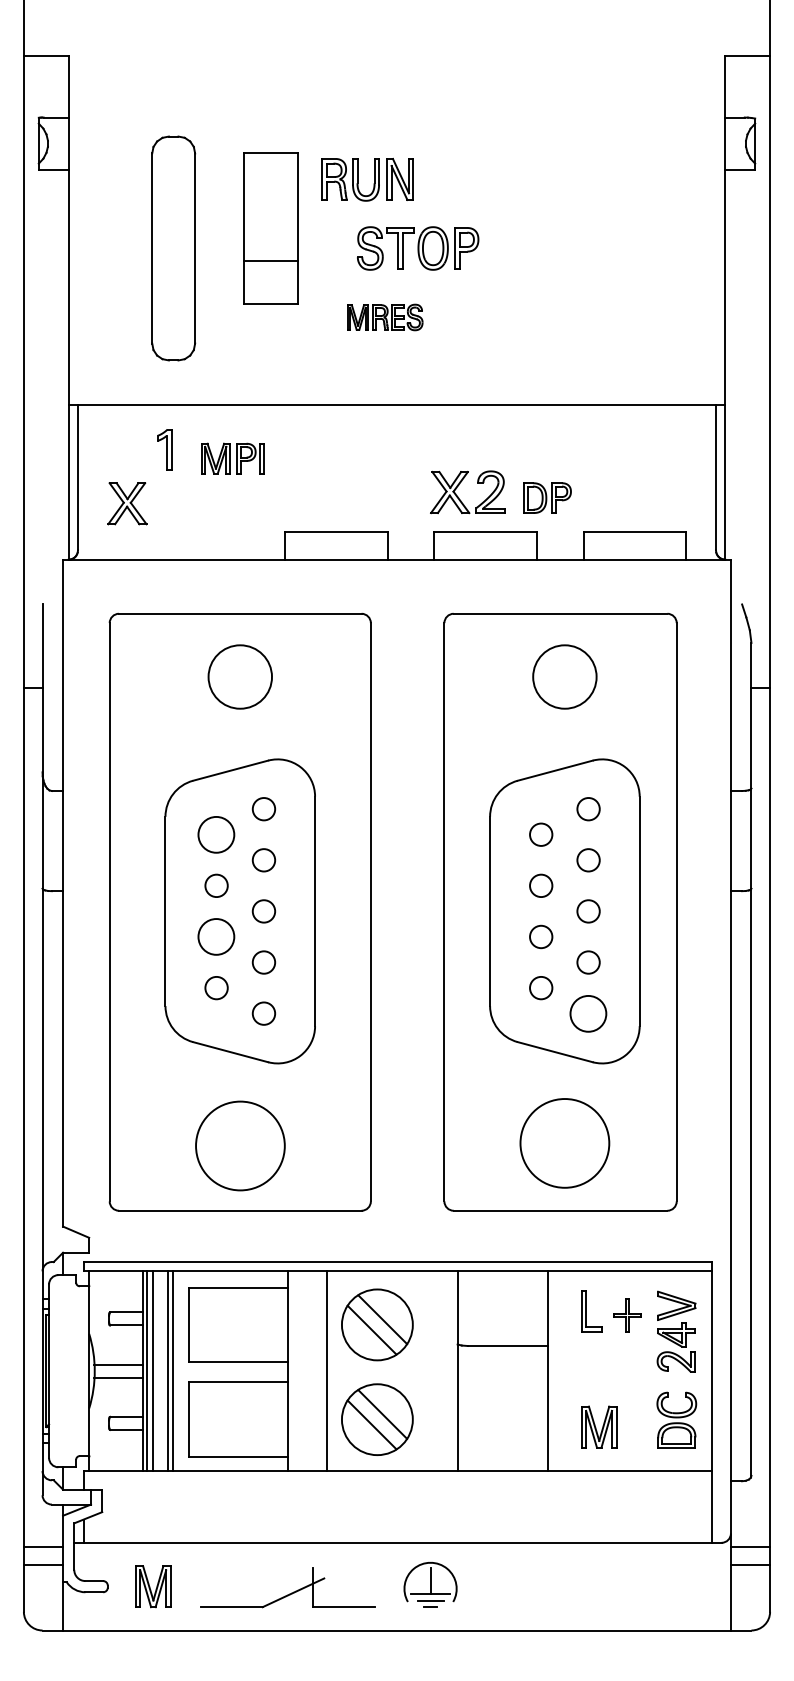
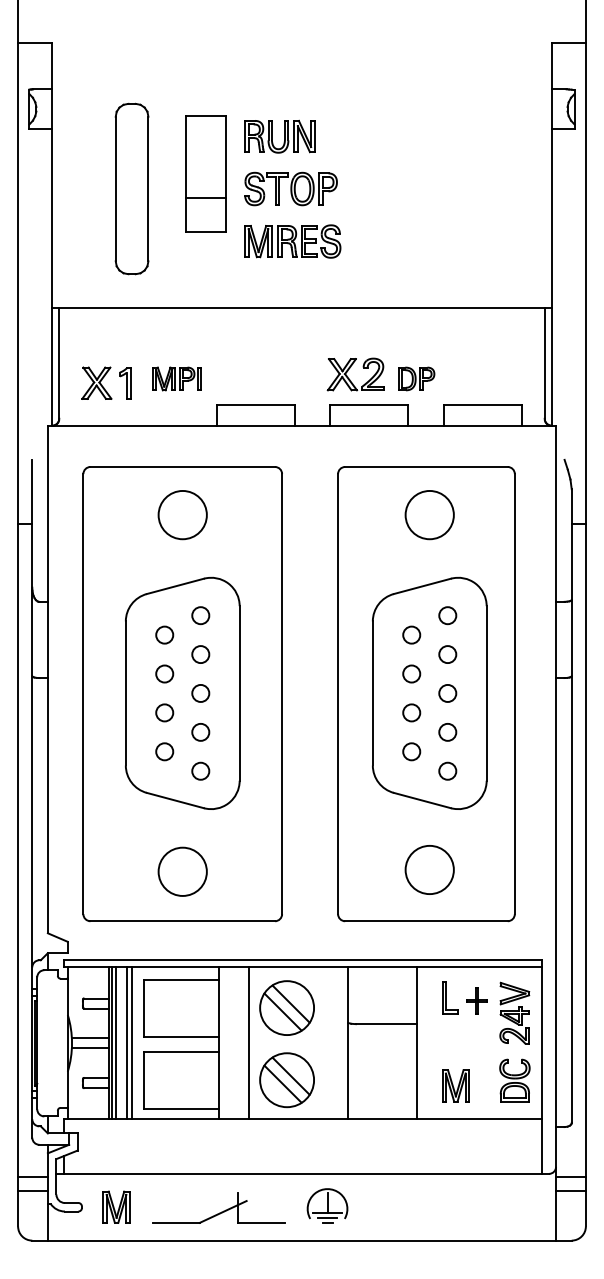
part: (417, 247) -> (290, 188), moved
part: (384, 317) -> (292, 241), size x1.67
part: (165, 450) -> (125, 383), moved
part: (232, 458) -> (176, 378), moved
circle: (216, 833) -> (164, 634), size x0.62
circle: (216, 936) -> (164, 712), size x0.62
circle: (588, 1012) -> (447, 770), size x0.62
circle: (564, 1142) -> (429, 869), size x0.71
circle: (239, 1145) -> (182, 871), size x0.71

